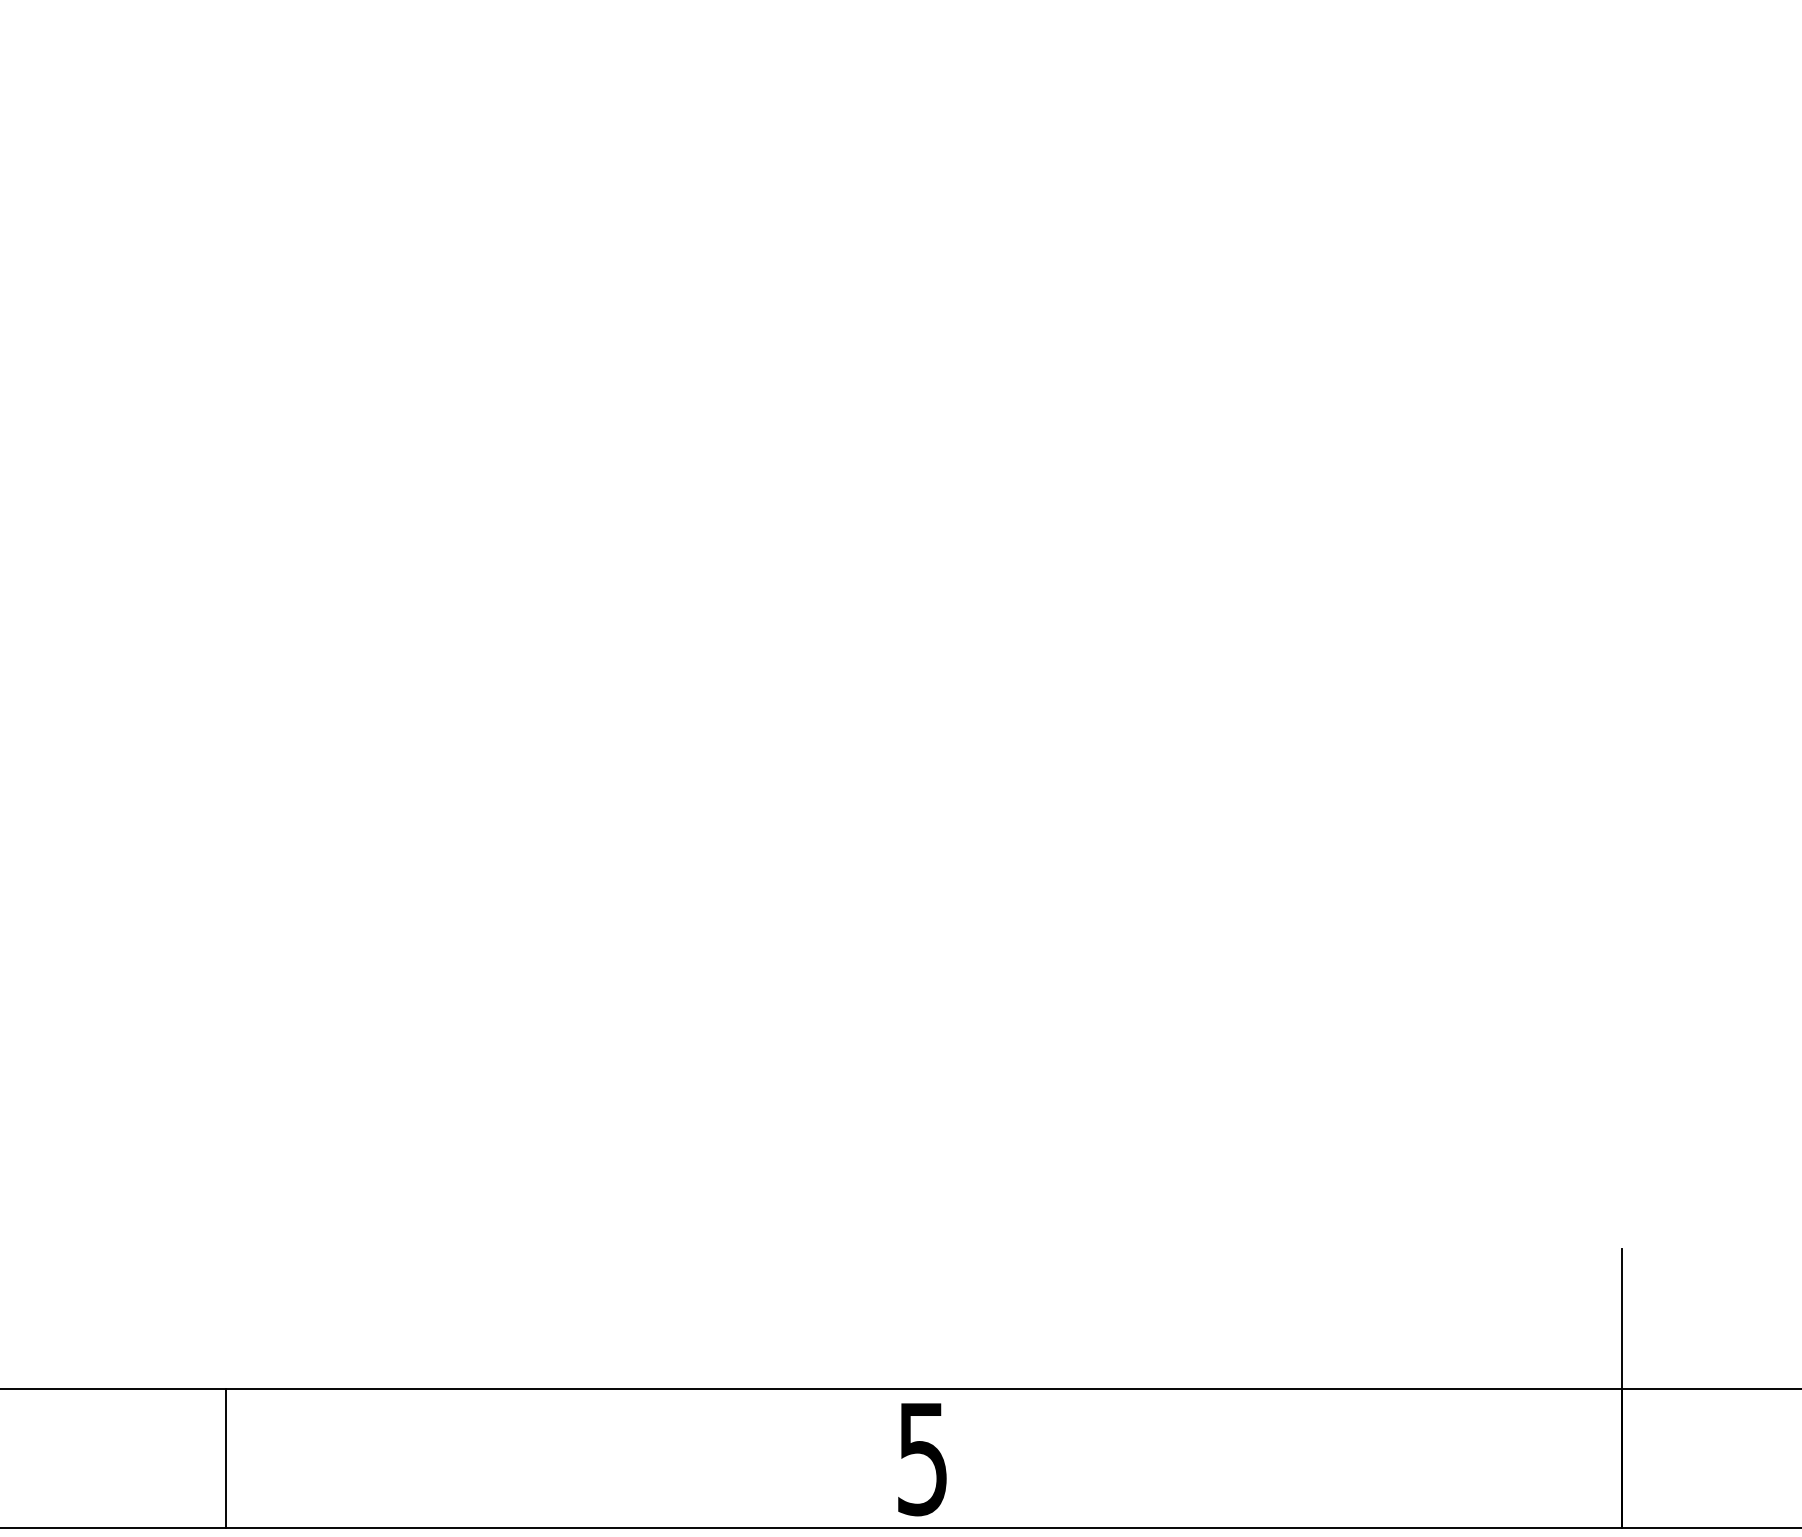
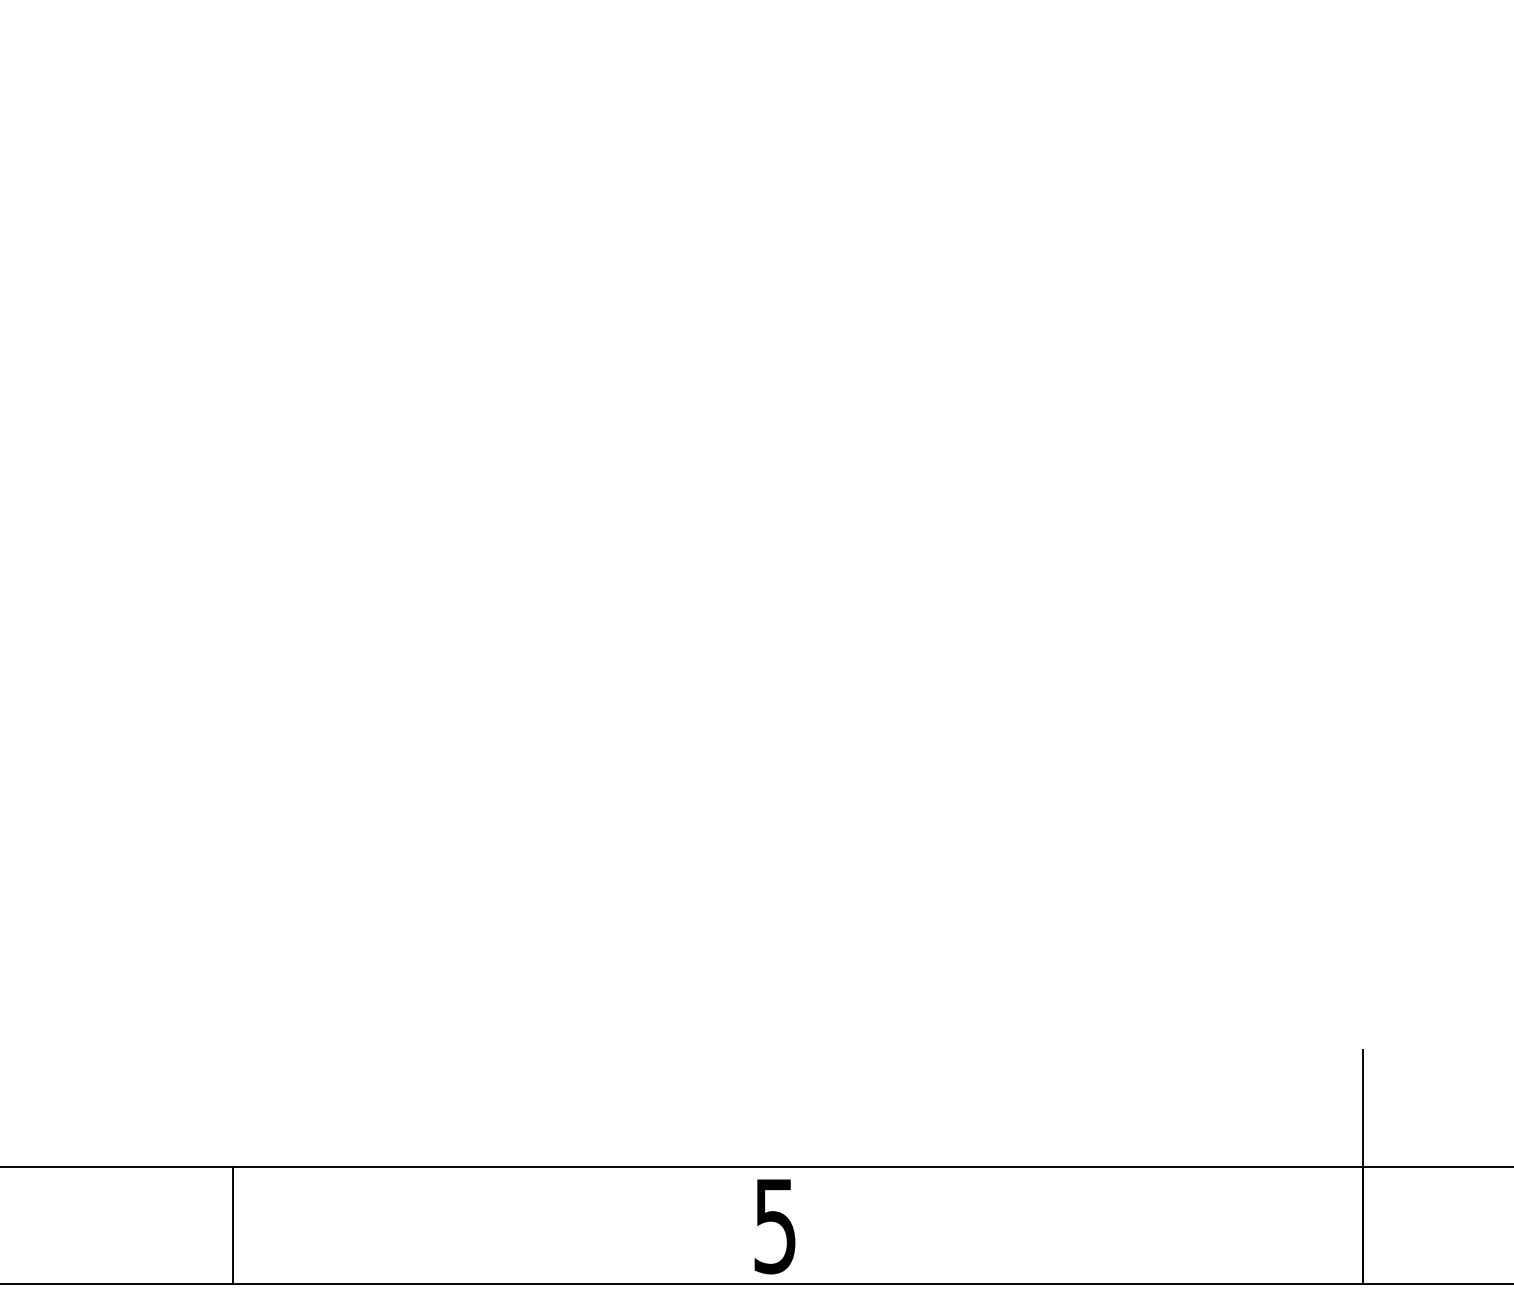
line: (225, 1458) -> (232, 1225), moved

